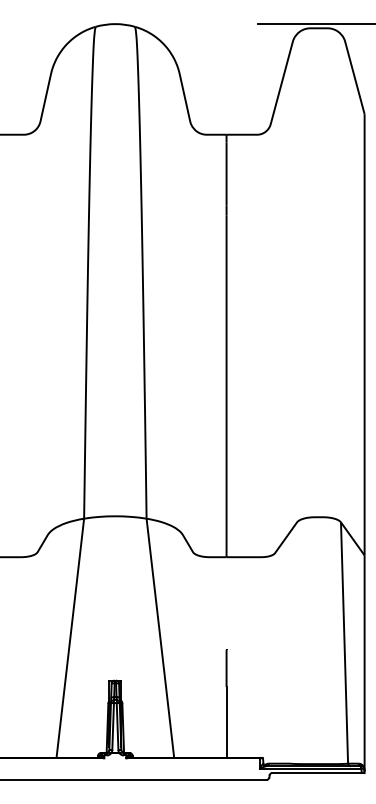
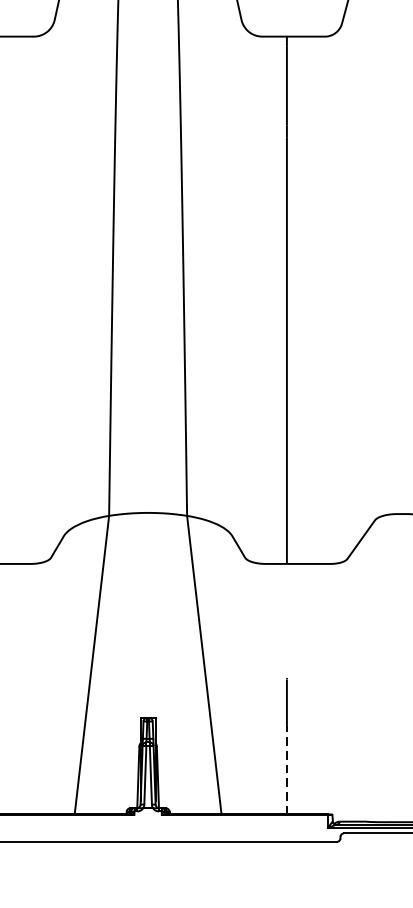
line: (226, 721) -> (286, 769), solid -> dashed

